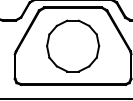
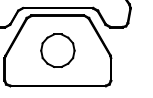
part: (72, 45) -> (57, 50), size x0.7

